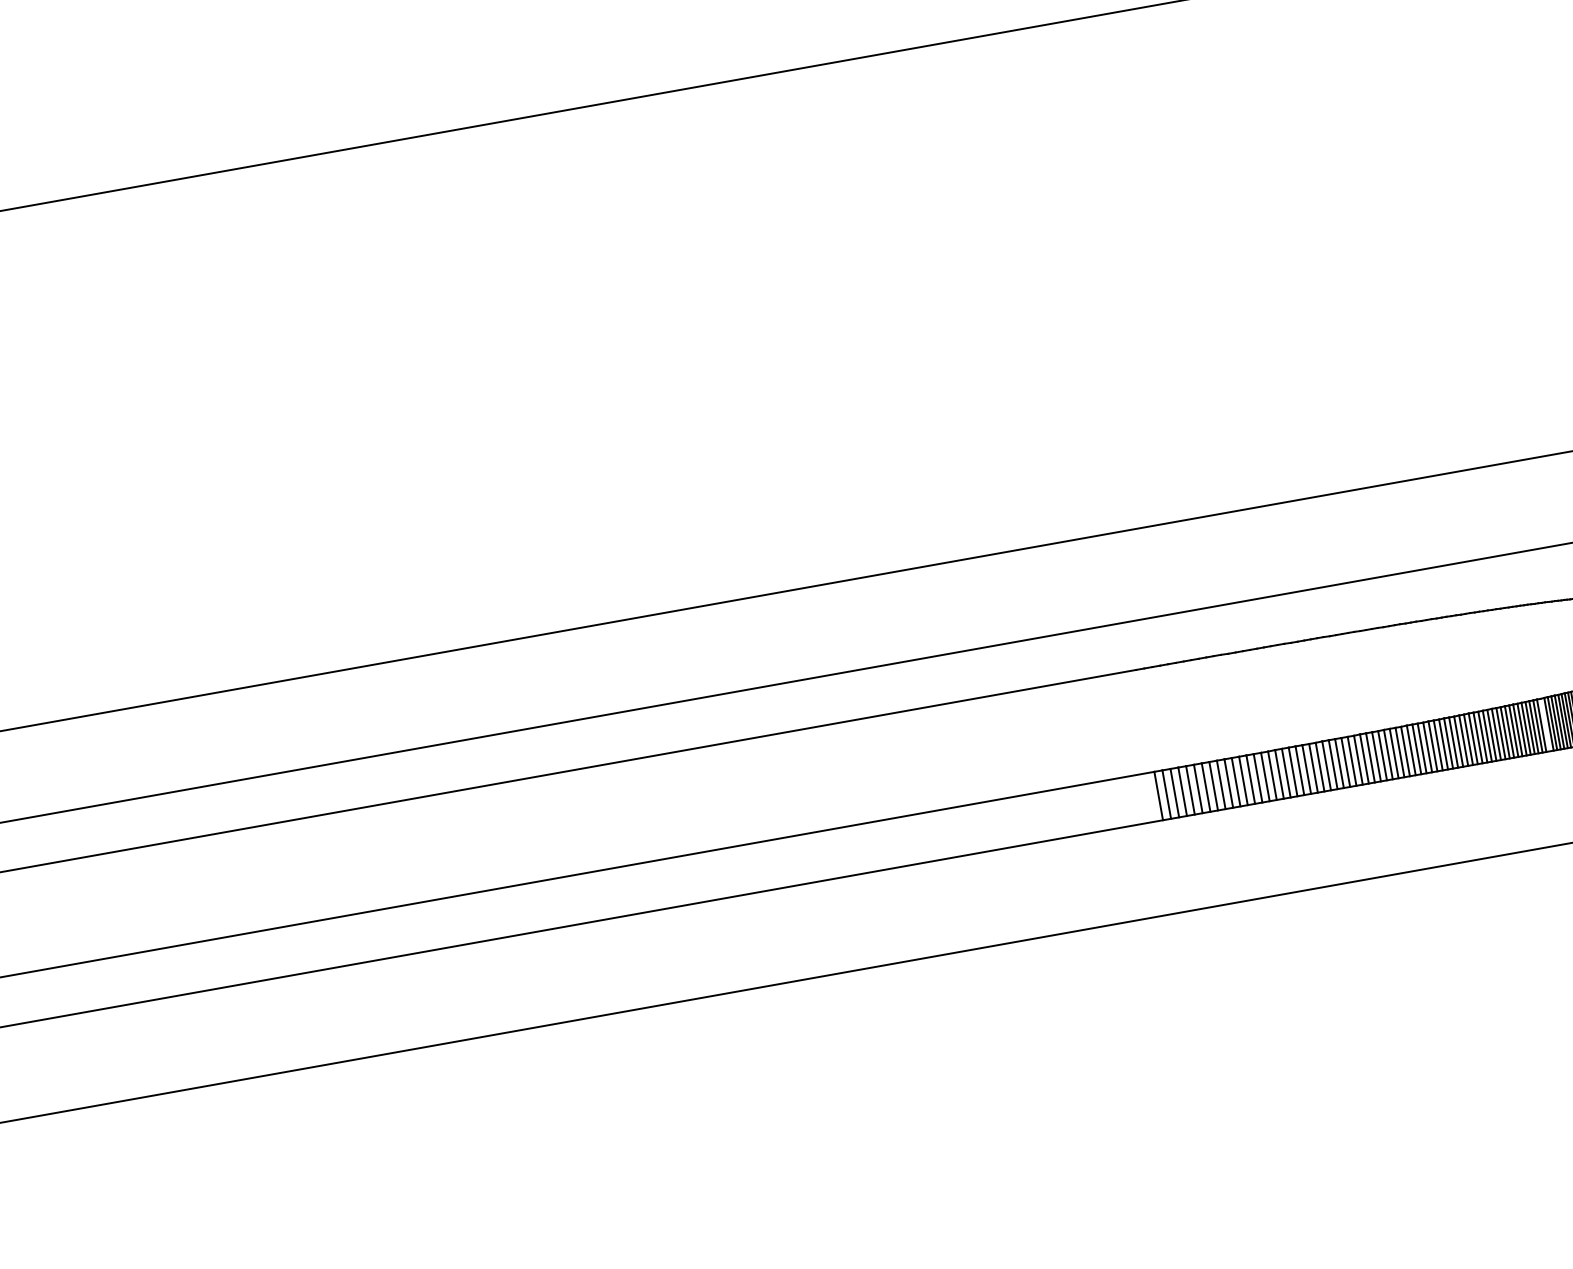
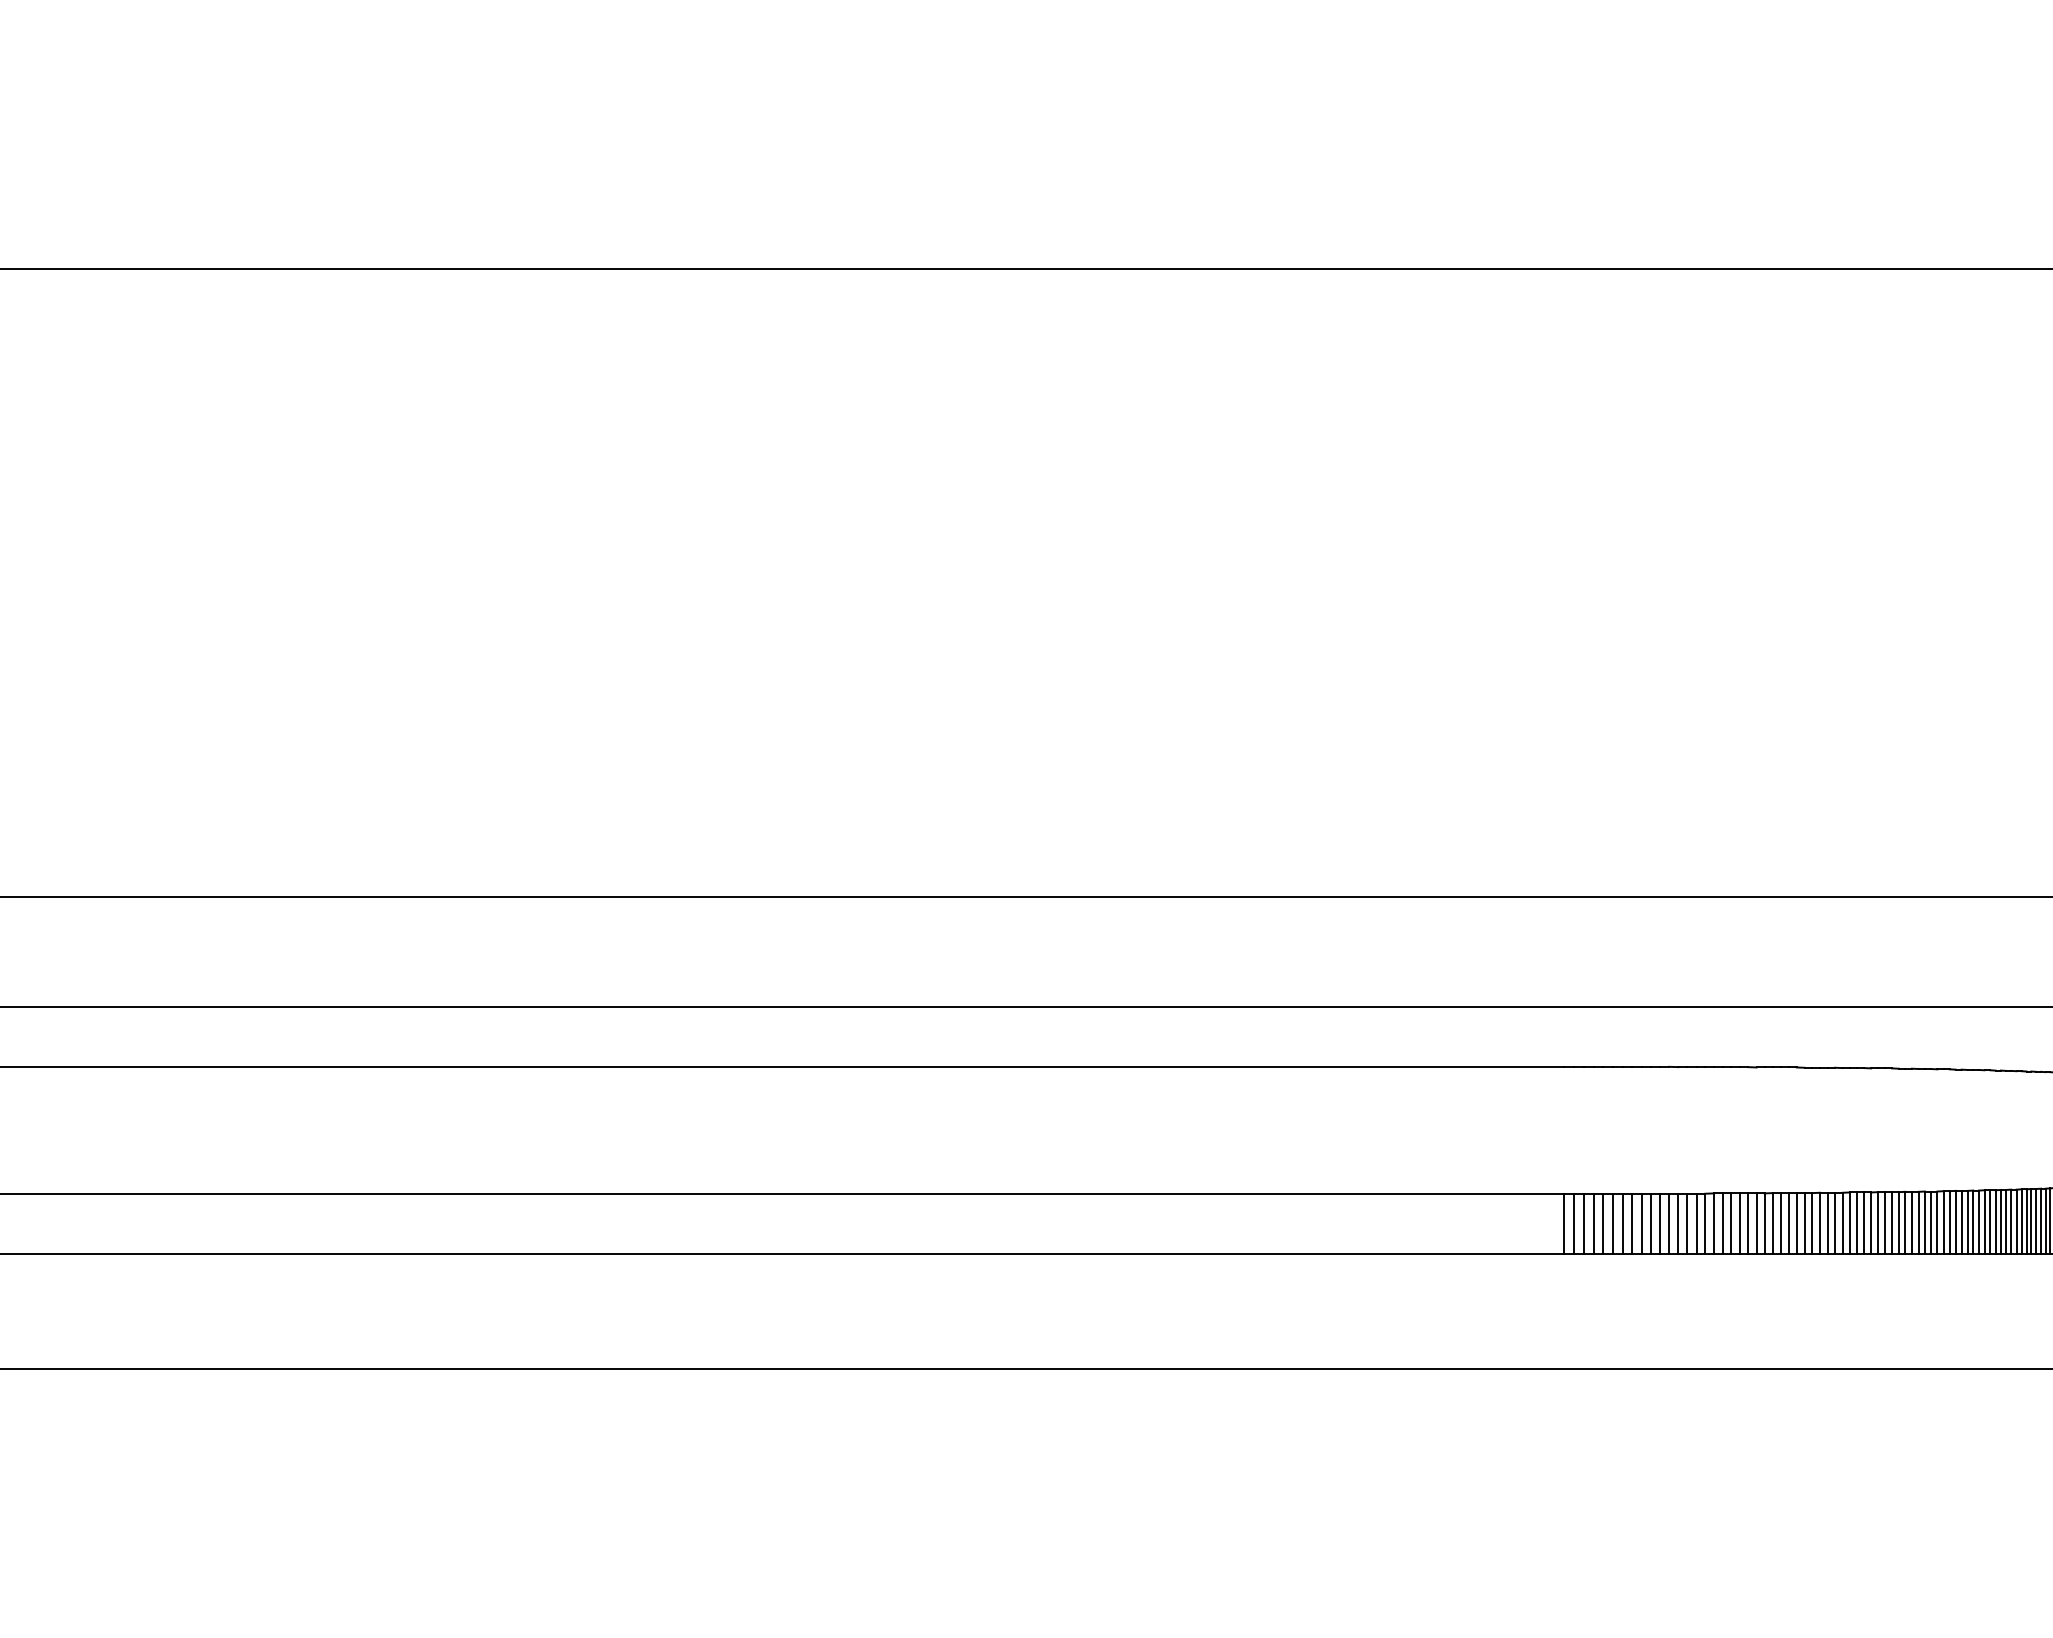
line: (1545, 725) -> (2045, 1221), added

